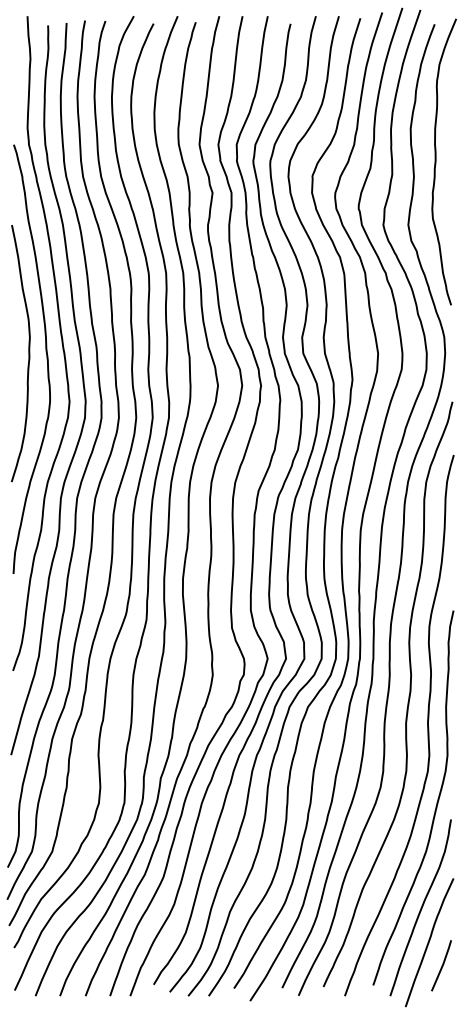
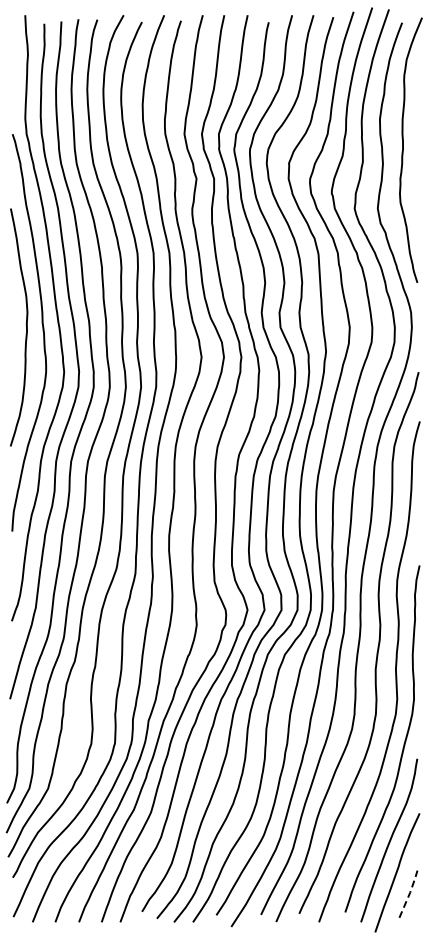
line: (442, 965) -> (409, 893), solid -> dashed

